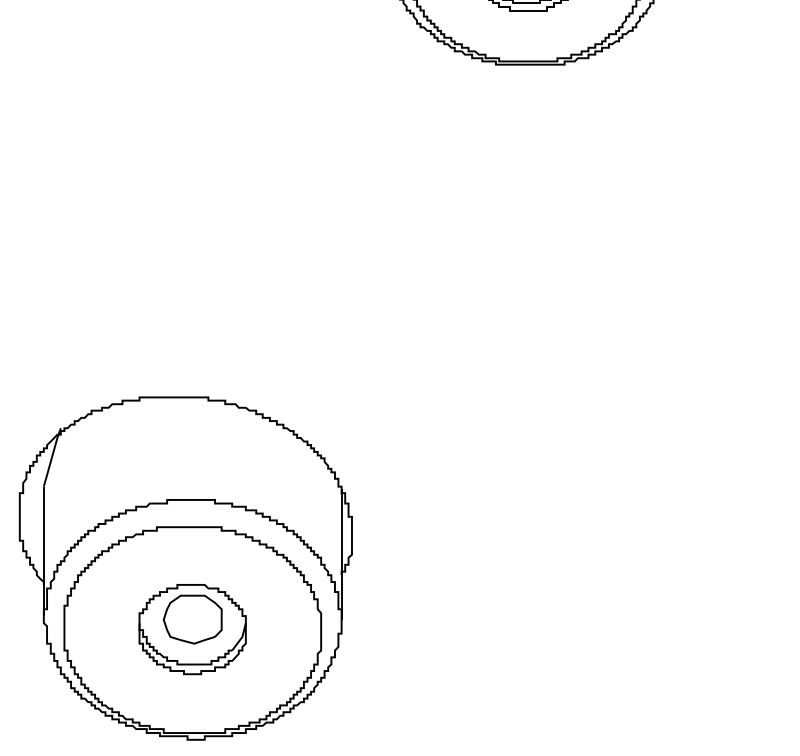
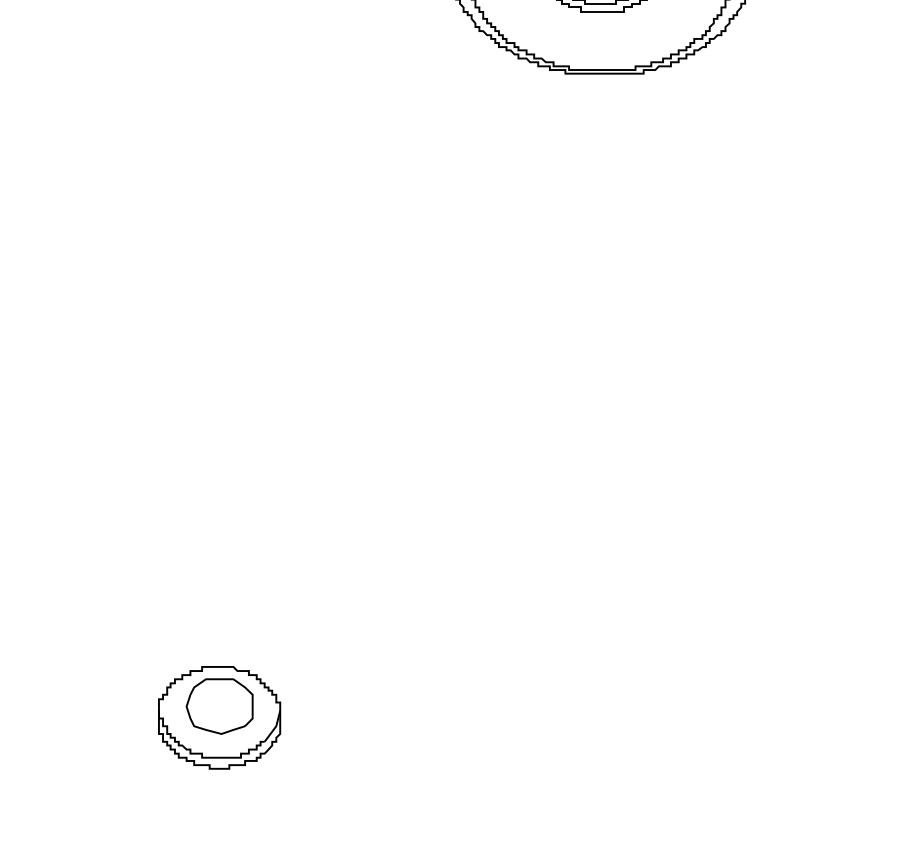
part: (185, 568) -> (211, 648), removed

